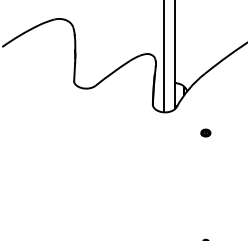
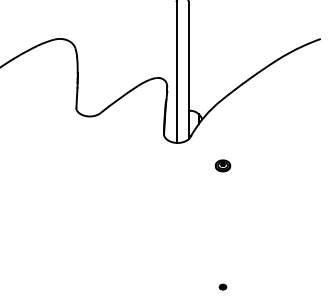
part: (205, 132) -> (222, 165), size x1.43

